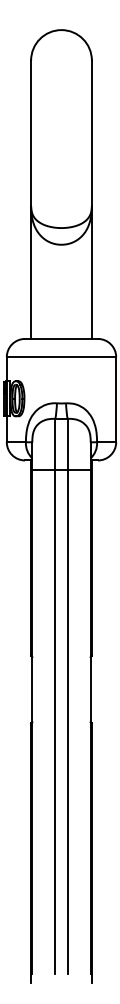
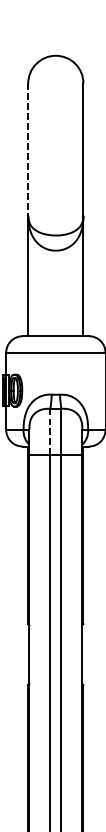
line: (31, 133) -> (28, 149), solid -> dashed
line: (55, 443) -> (50, 431), solid -> dashed

